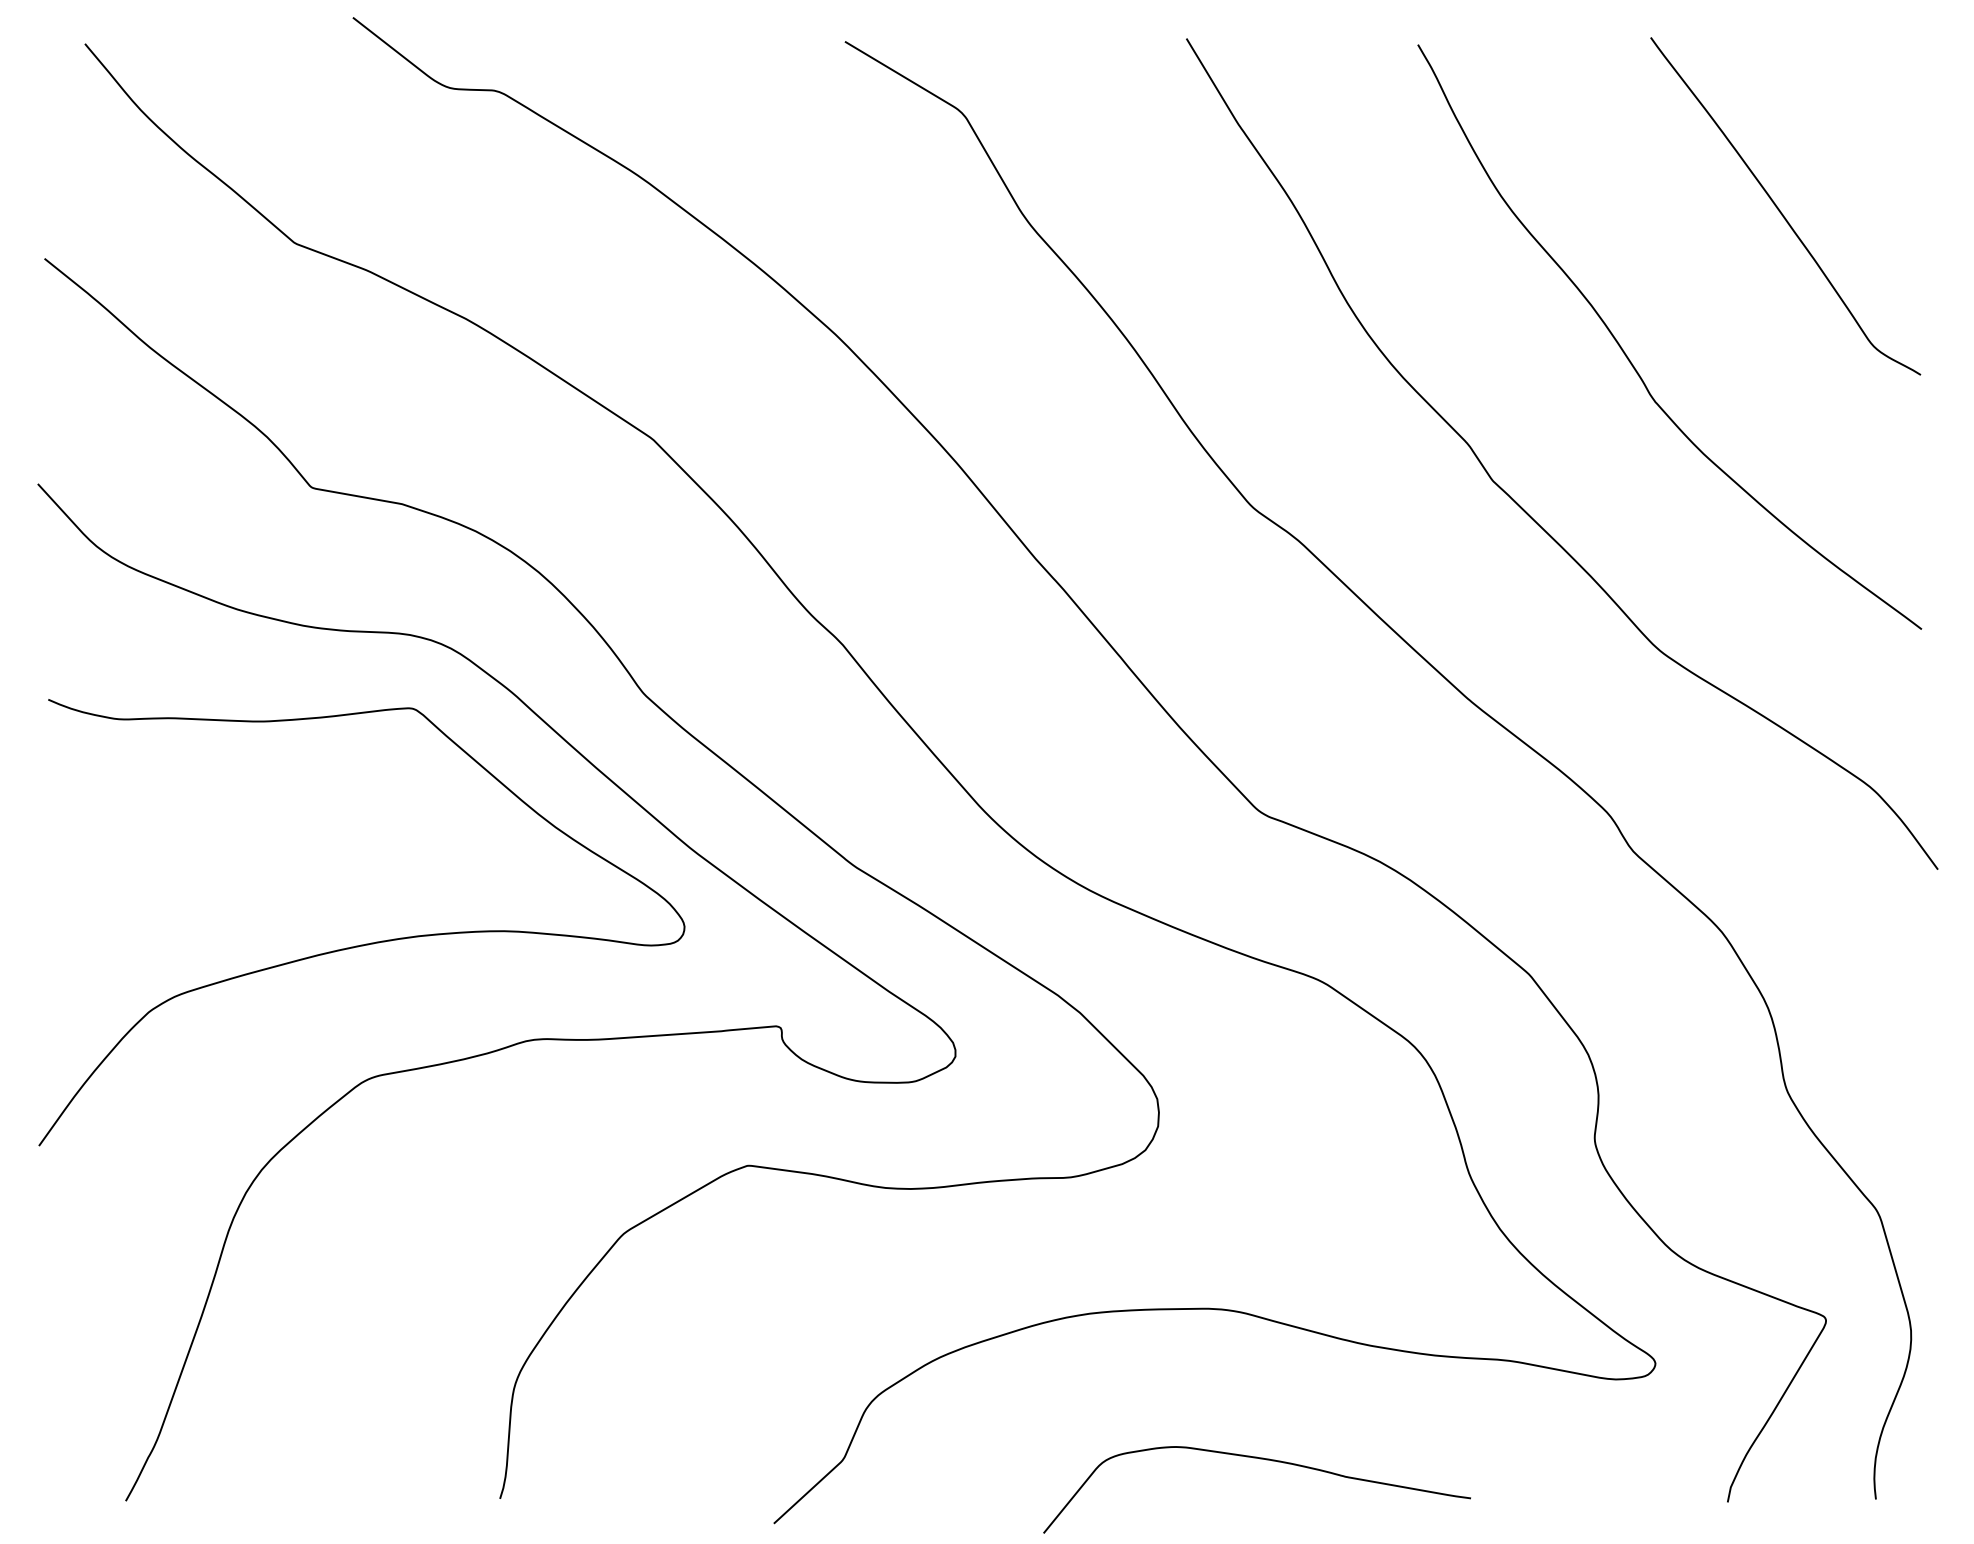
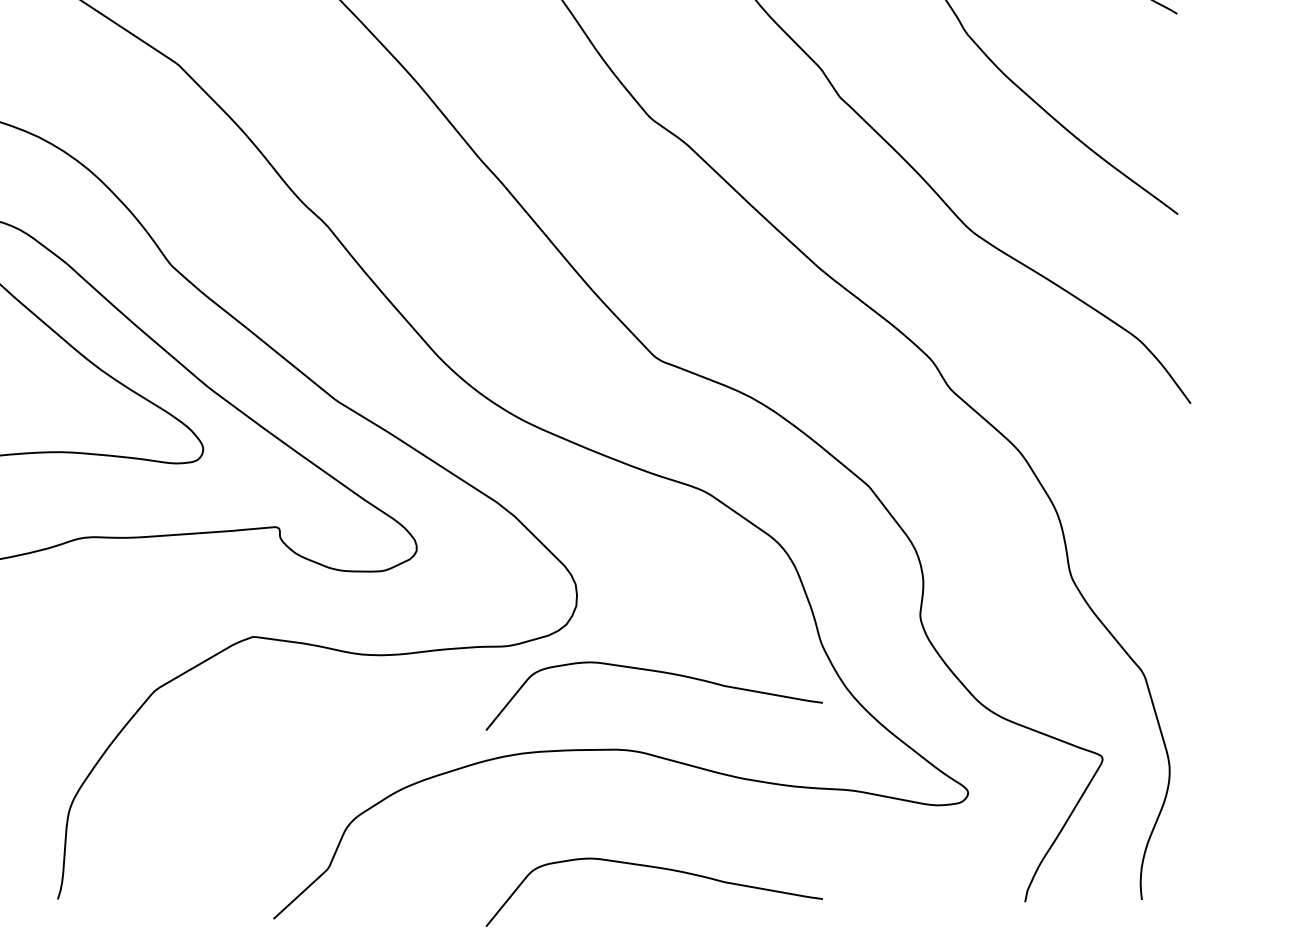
curve: (1259, 1210) -> (656, 672), added

